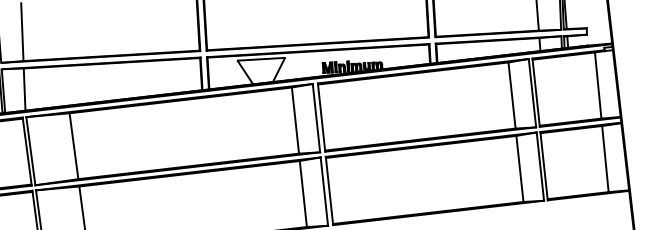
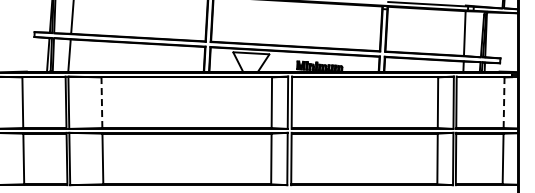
line: (598, 85) -> (504, 102), solid -> dashed
line: (73, 145) -> (101, 102), solid -> dashed

